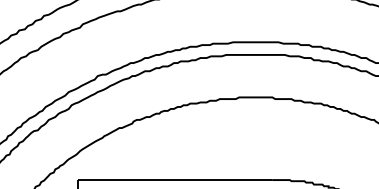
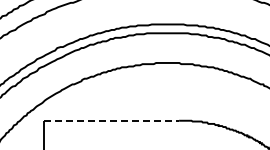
line: (175, 179) -> (111, 120), solid -> dashed

